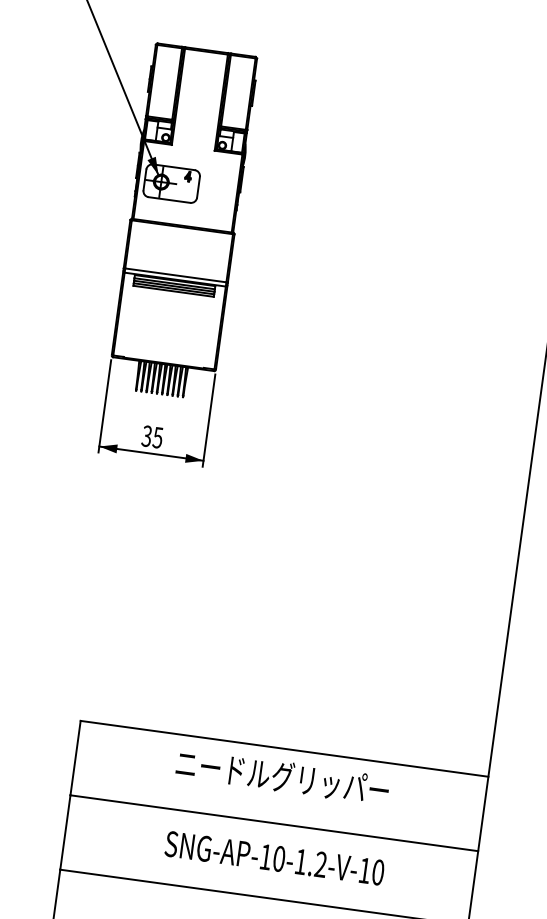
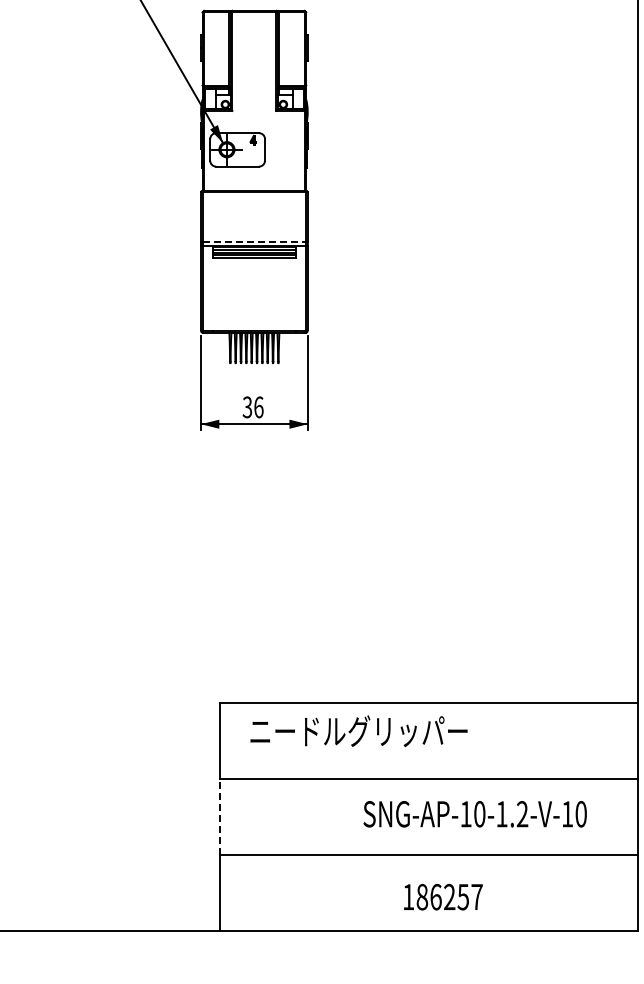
line: (175, 275) -> (254, 241), solid -> dashed
text: (157, 437) -> (258, 407), 35 -> 36
text: (282, 777) -> (358, 731), moved
line: (65, 831) -> (220, 816), solid -> dashed
text: (274, 858) -> (474, 814), moved

